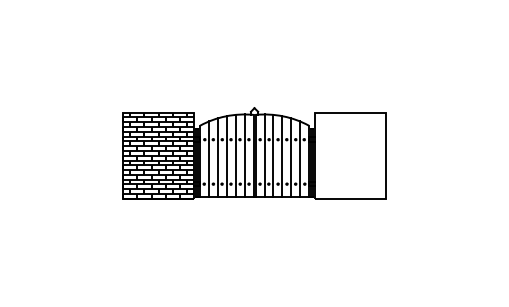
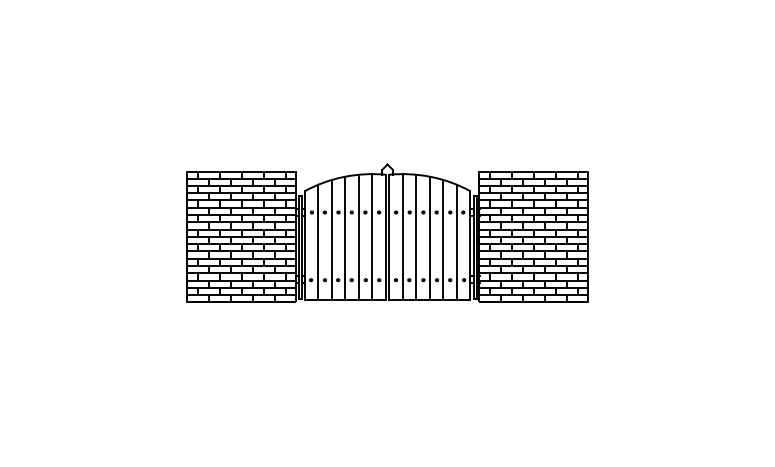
hatch: (350, 155) -> (533, 236), added

